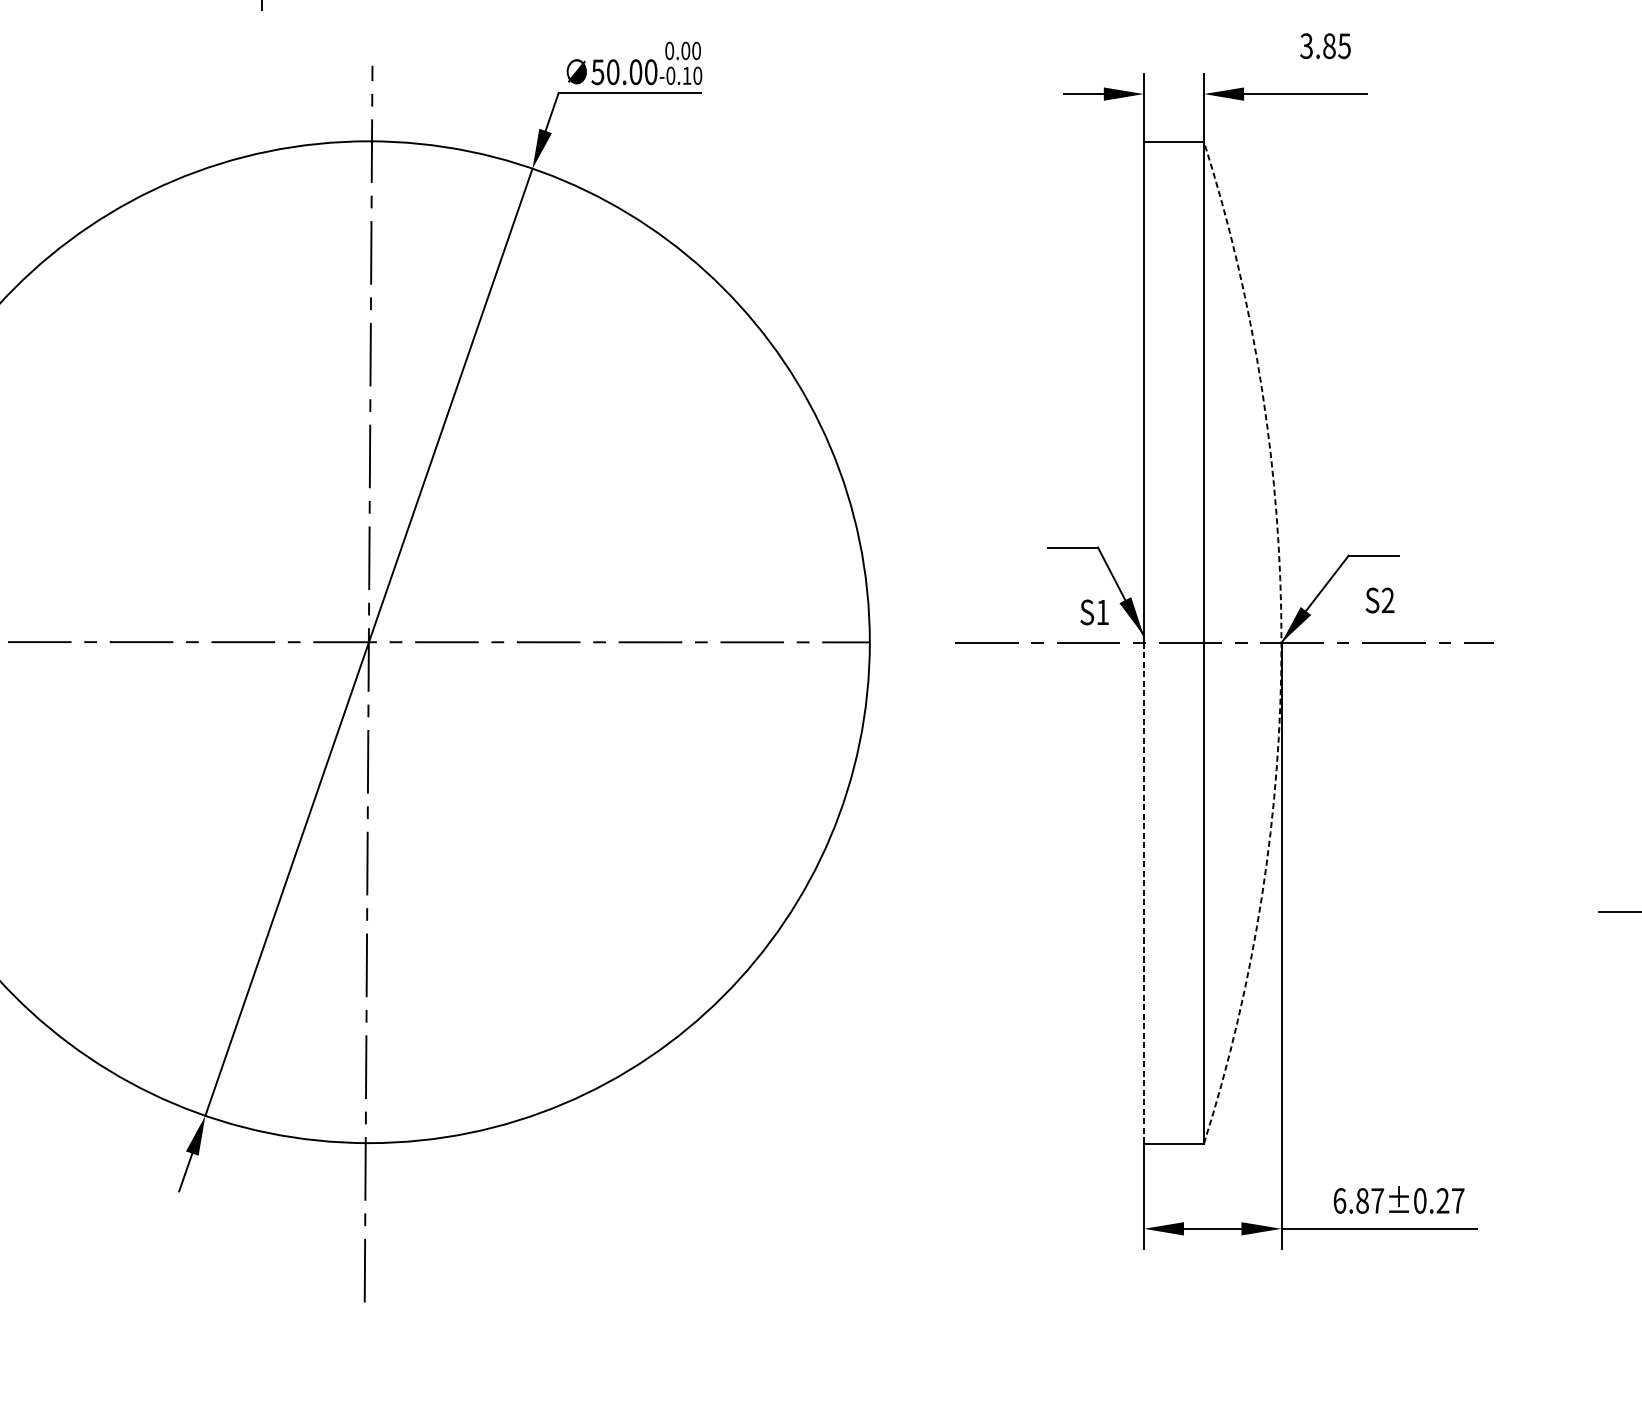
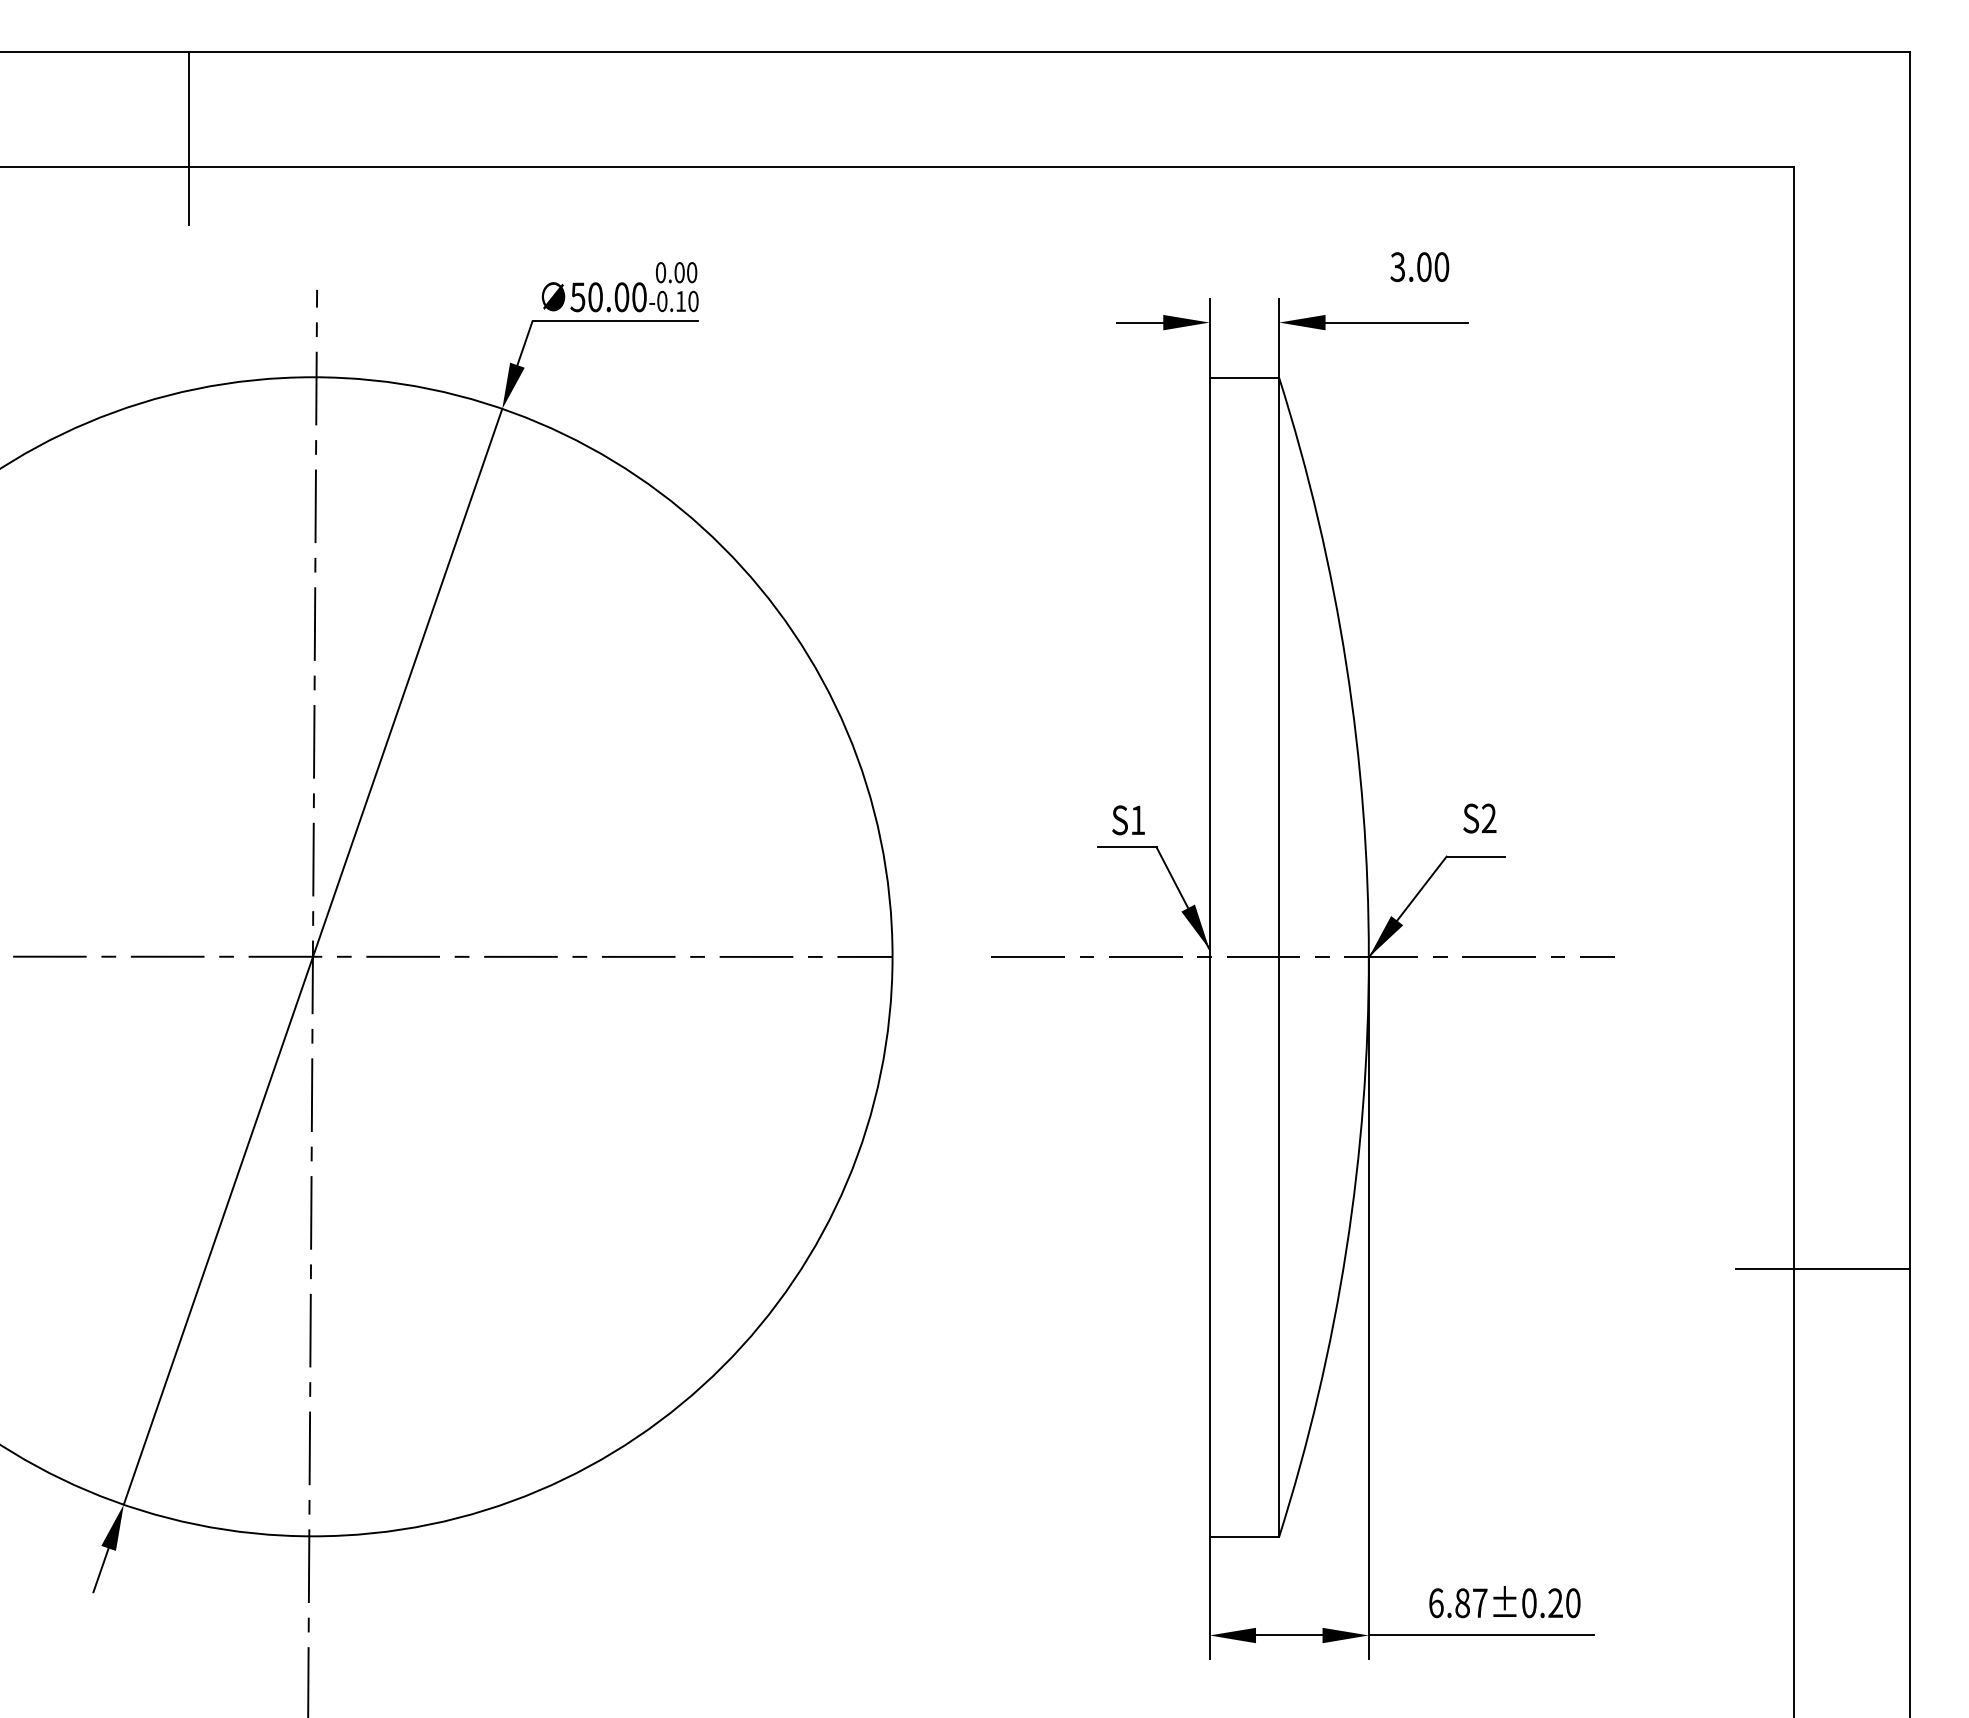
text: (1337, 46) -> (1433, 267), 3.85 -> 3.00
text: (1379, 600) -> (1479, 818), moved
text: (1094, 612) -> (1128, 820), moved
arc: (1281, 642) -> (1368, 957), dashed -> solid
line: (1143, 893) -> (1209, 1247), dashed -> solid
text: (1458, 1201) -> (1573, 1603), 6.87±0.27 -> 6.87±0.20

